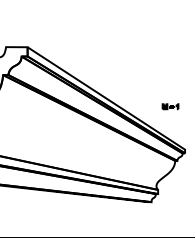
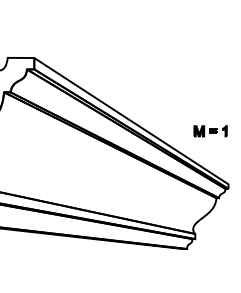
part: (170, 106) -> (210, 131), size x1.67

